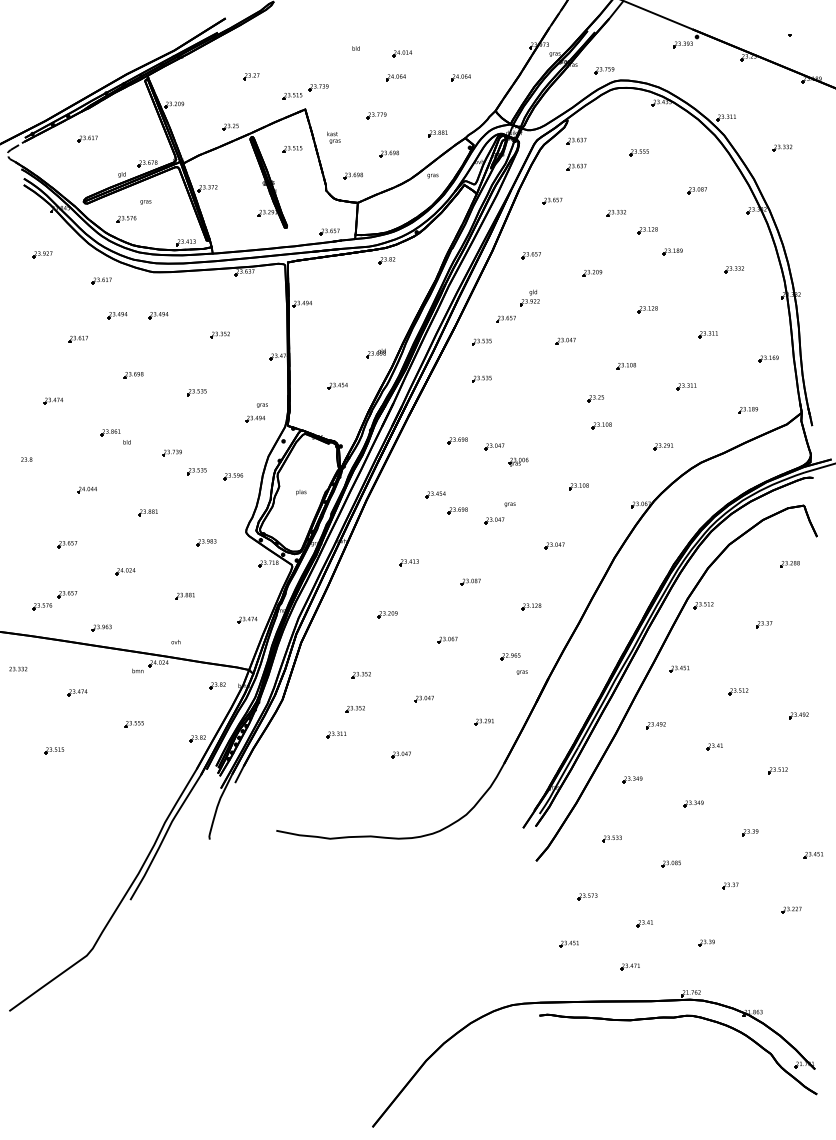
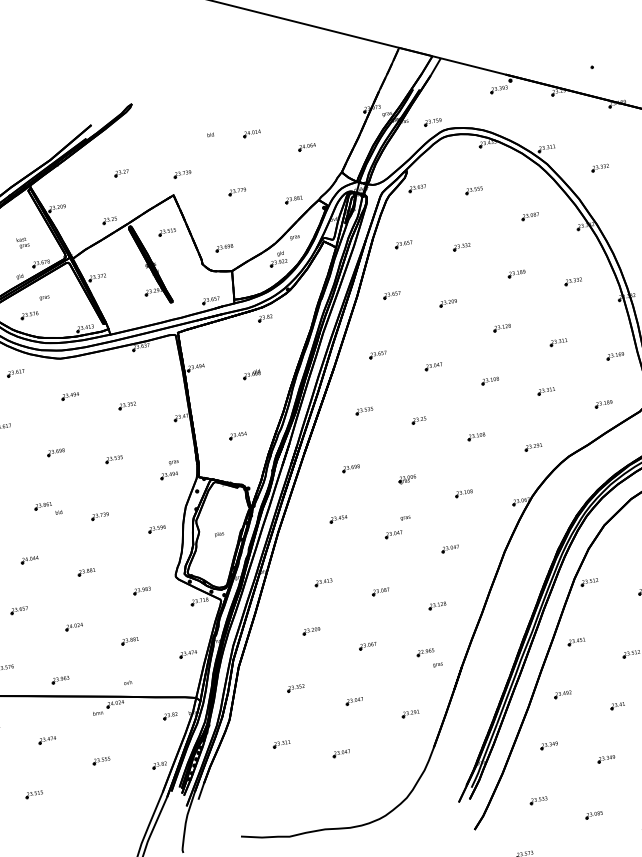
part: (395, 77) -> (249, 155), removed
part: (292, 96) -> (160, 185), removed
text: (333, 137) -> (22, 242), moved
part: (388, 153) -> (252, 223), removed
part: (576, 166) -> (420, 210), removed
part: (647, 230) -> (491, 258), removed
part: (529, 297) -> (277, 258), moved
part: (117, 315) -> (34, 401), removed
part: (481, 341) -> (359, 377), removed
part: (375, 353) -> (251, 374), moved
part: (595, 398) -> (418, 420), moved
part: (494, 446) -> (384, 468), removed
part: (196, 471) -> (124, 529), removed
part: (457, 510) -> (359, 530), removed
part: (67, 594) -> (25, 654), removed
part: (354, 709) -> (294, 719), removed

